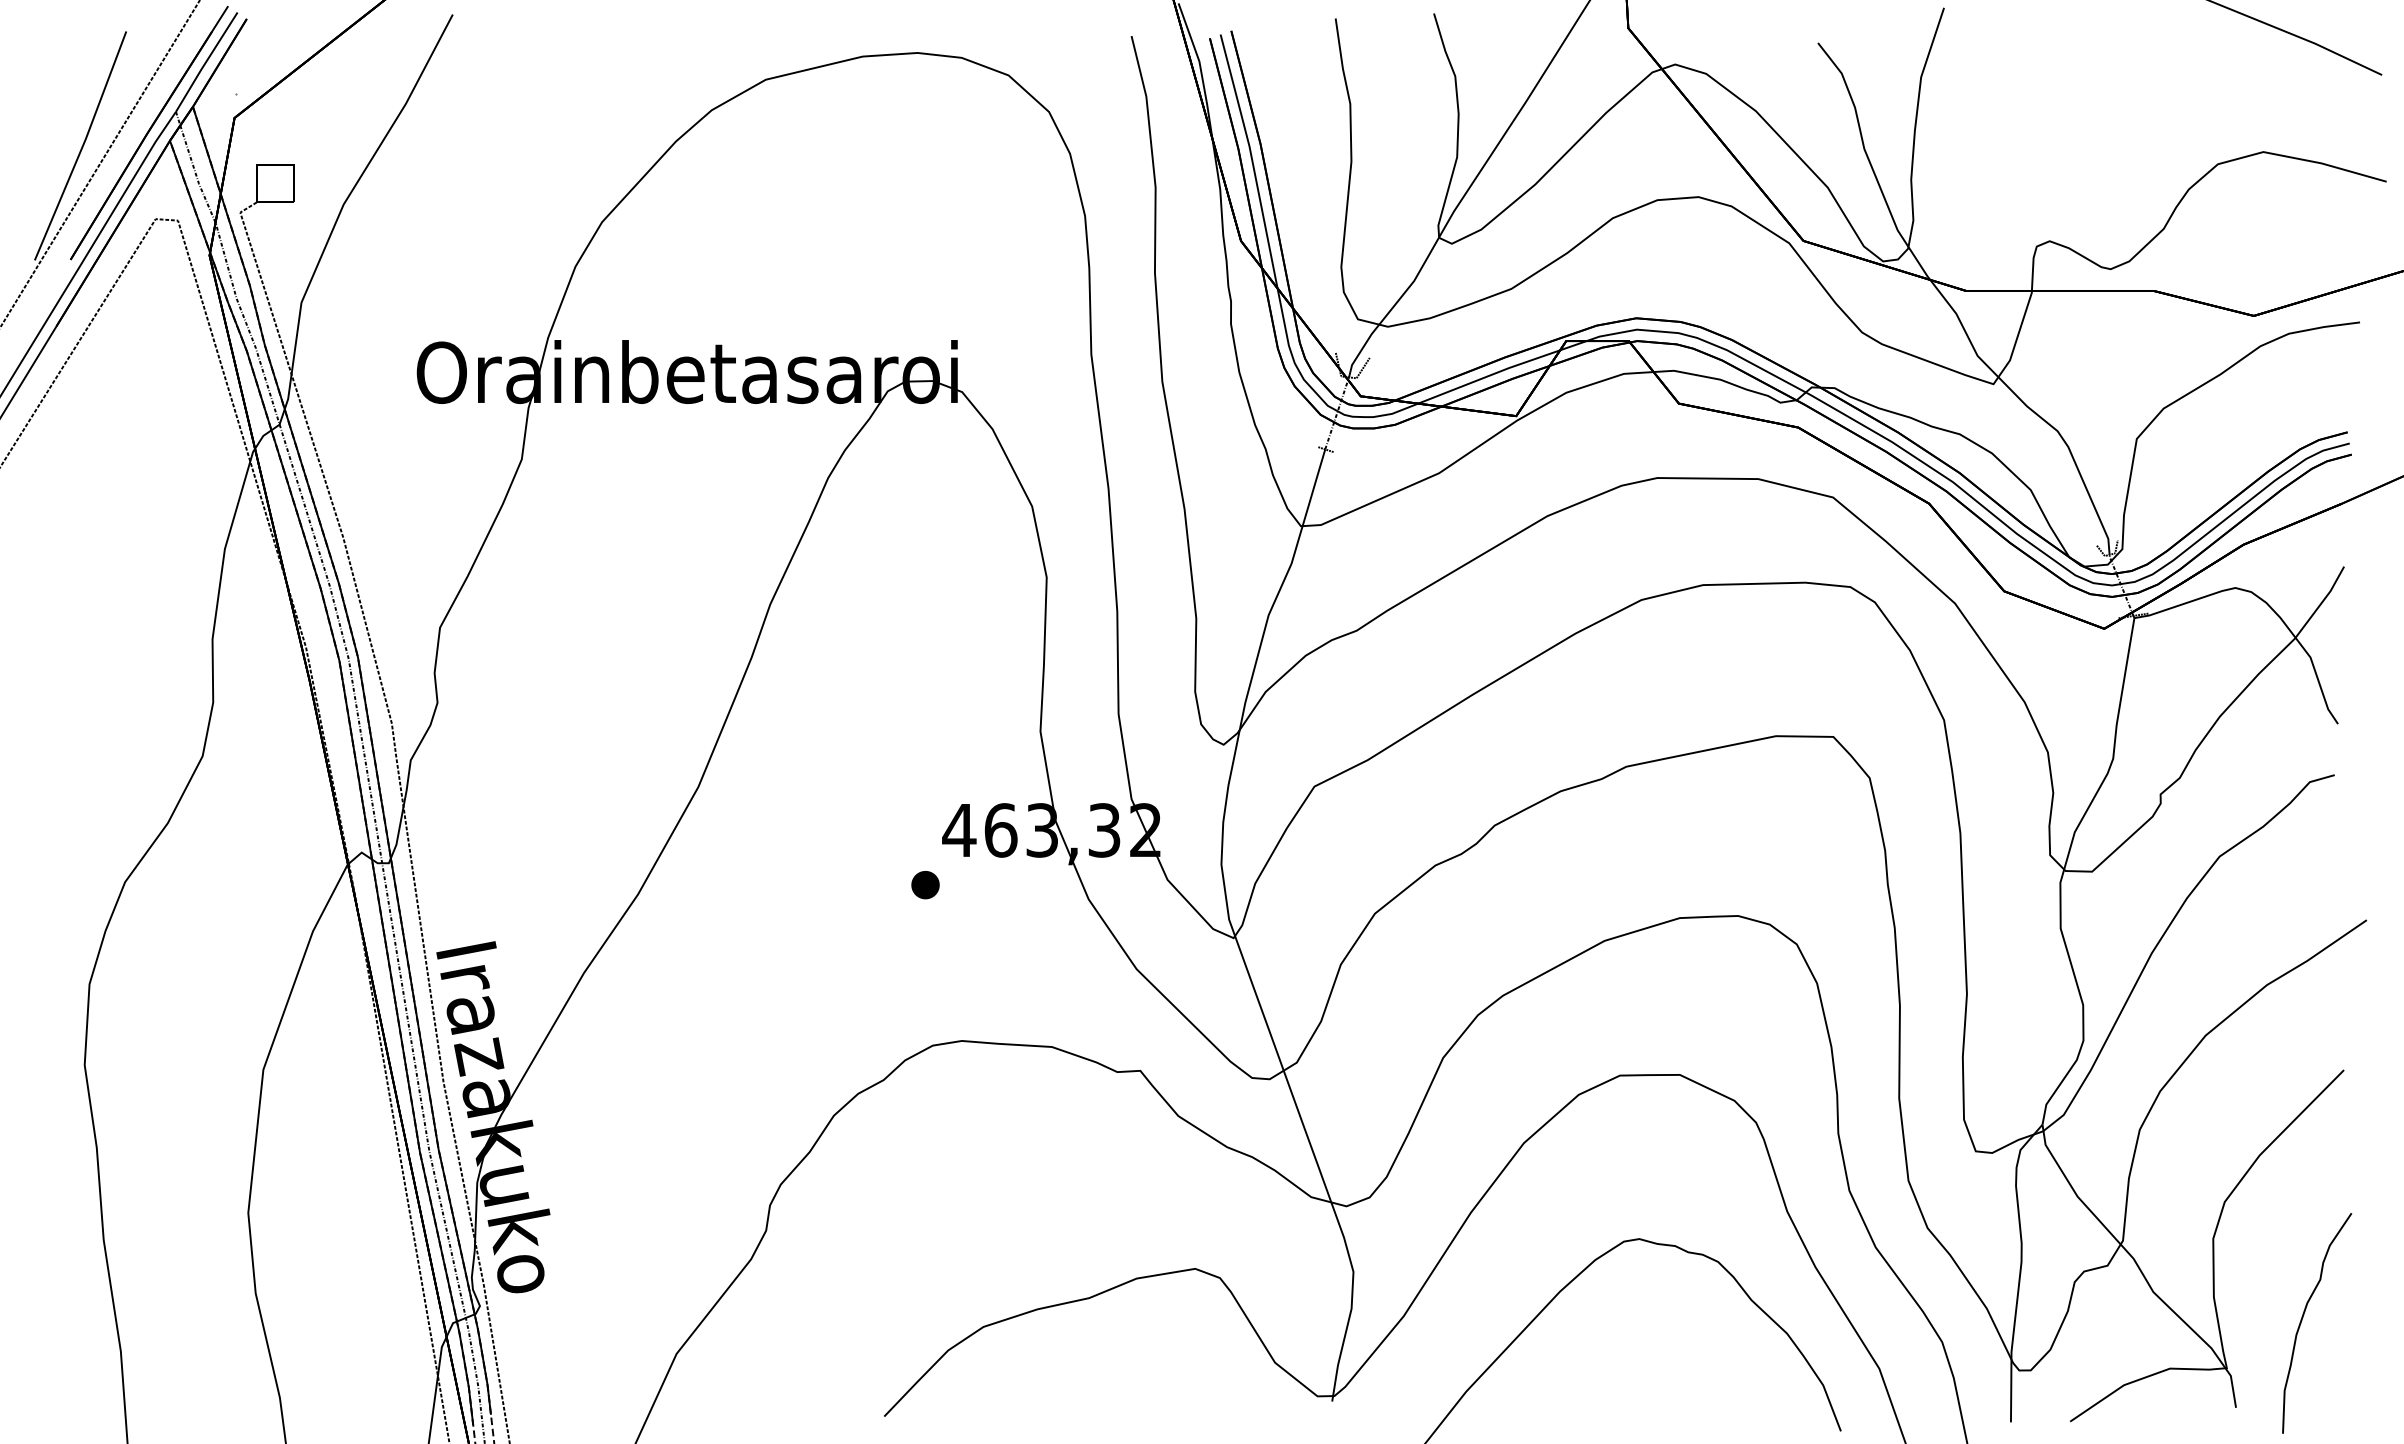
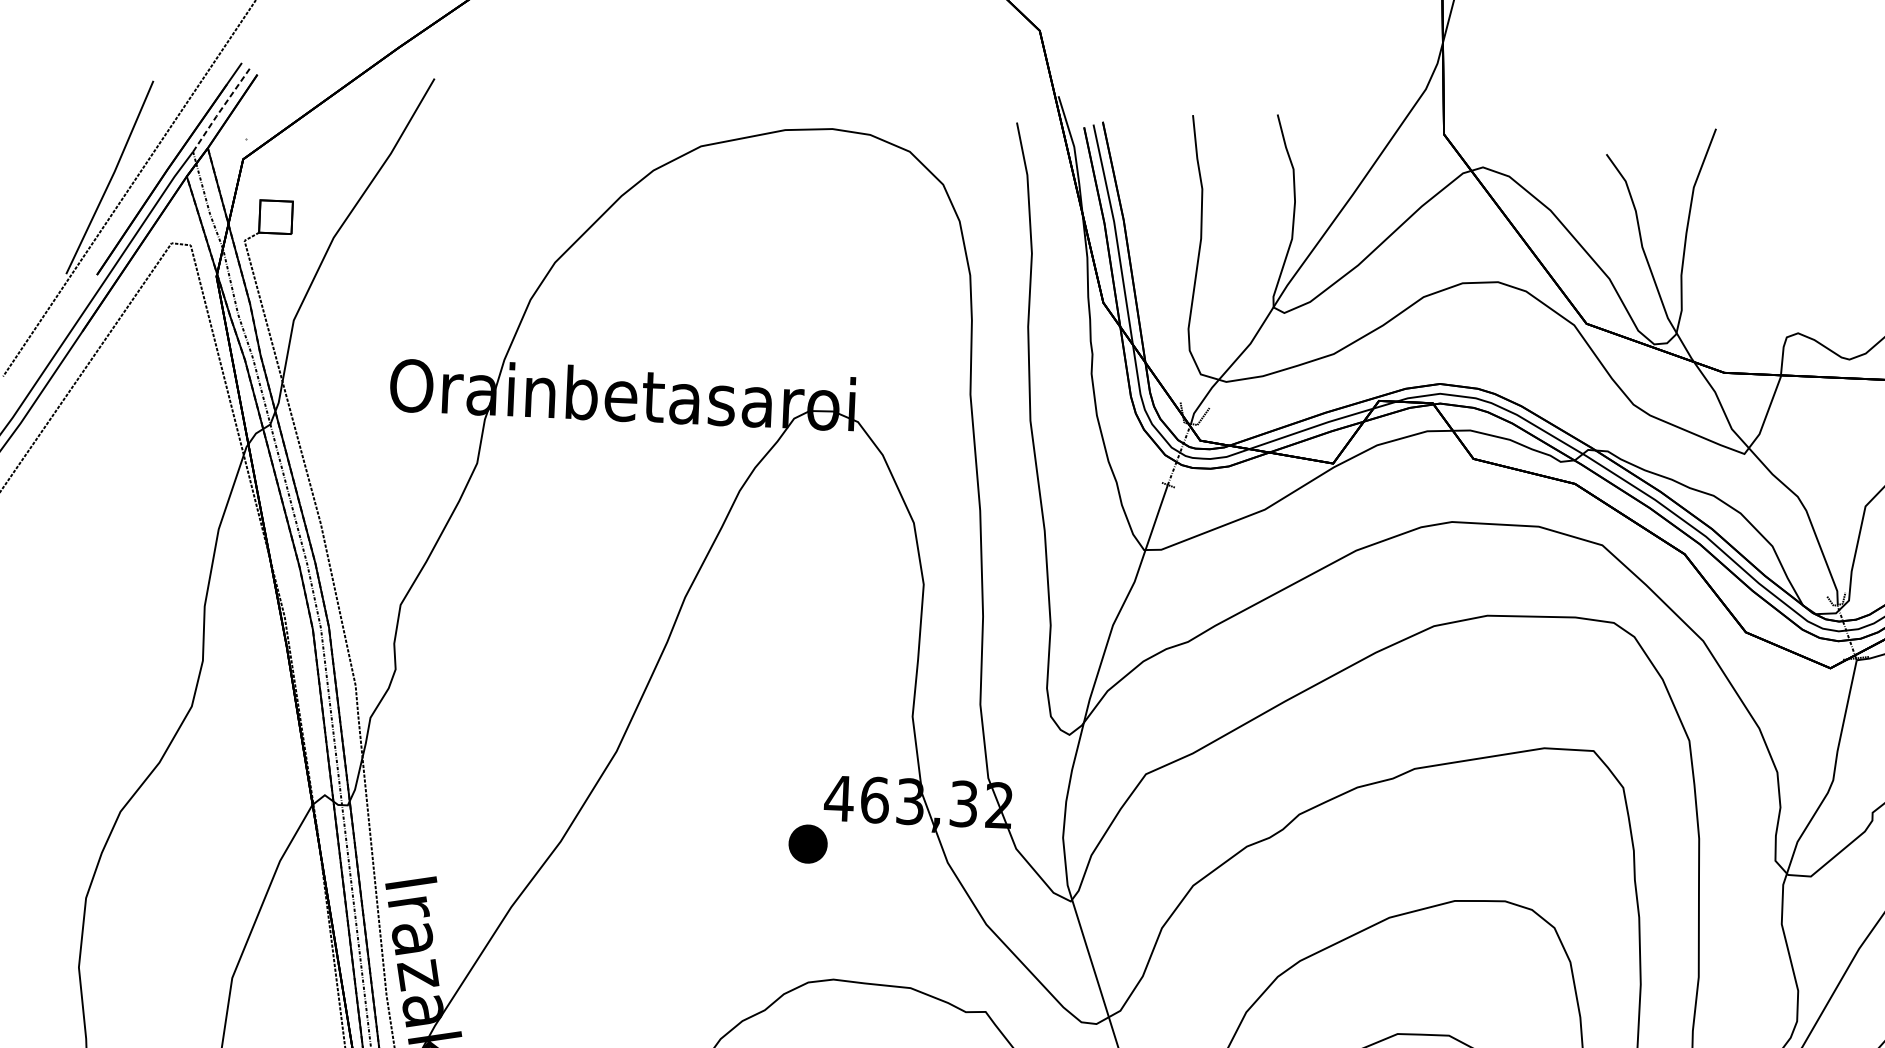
line: (205, 62) -> (220, 110), solid -> dashed
part: (925, 885) -> (808, 844), size x1.6

